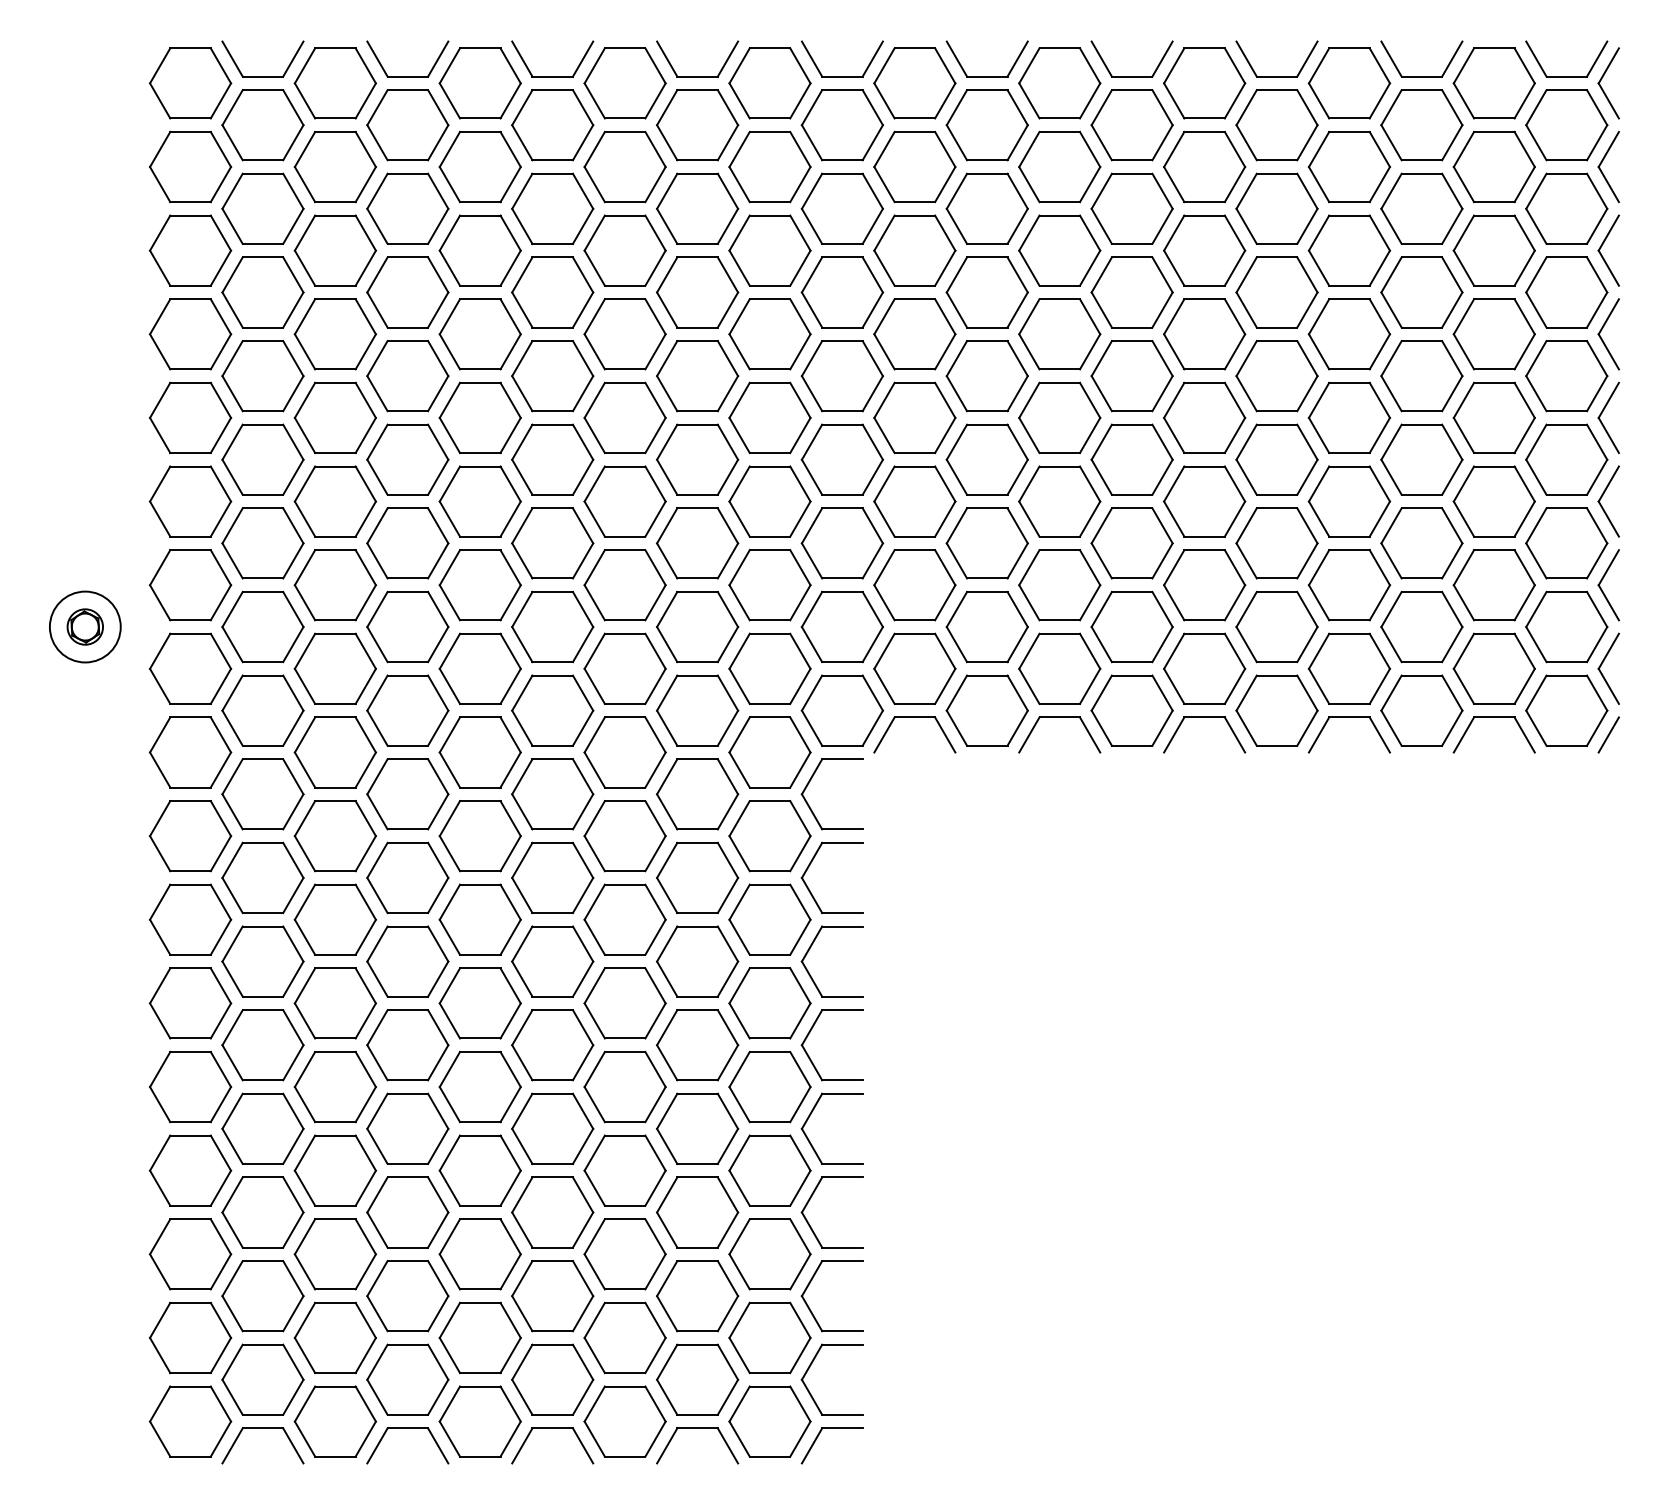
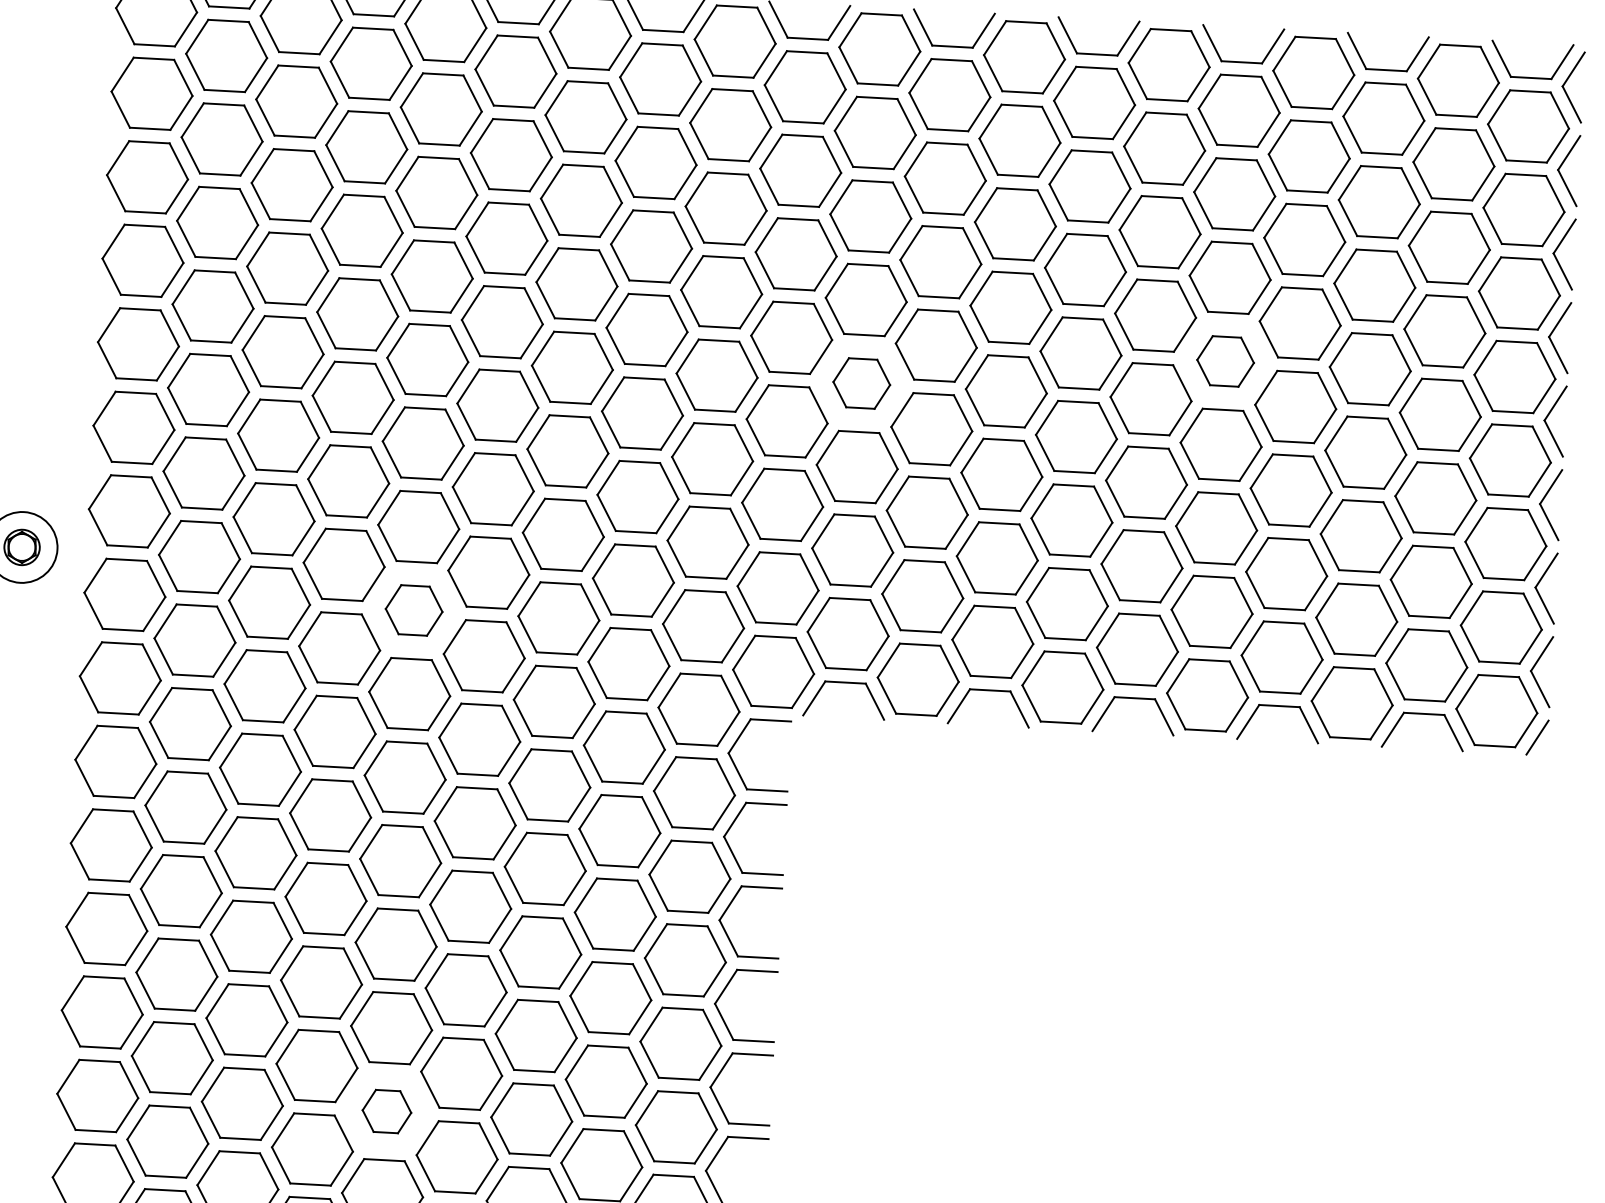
part: (1276, 376) -> (1225, 361), size x0.7
part: (914, 417) -> (861, 383), size x0.7
part: (479, 668) -> (413, 610), size x0.7
part: (479, 1170) -> (386, 1111), size x0.6

